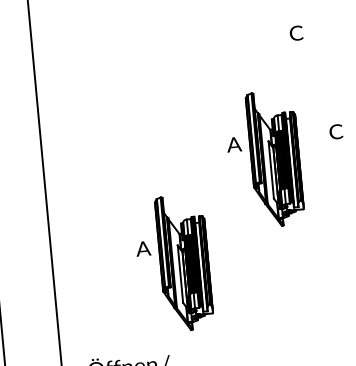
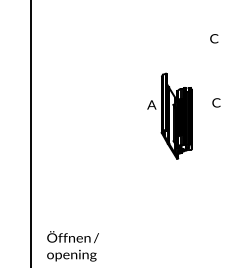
text: (296, 32) -> (214, 38), moved
part: (172, 262) -> (106, 175), removed

